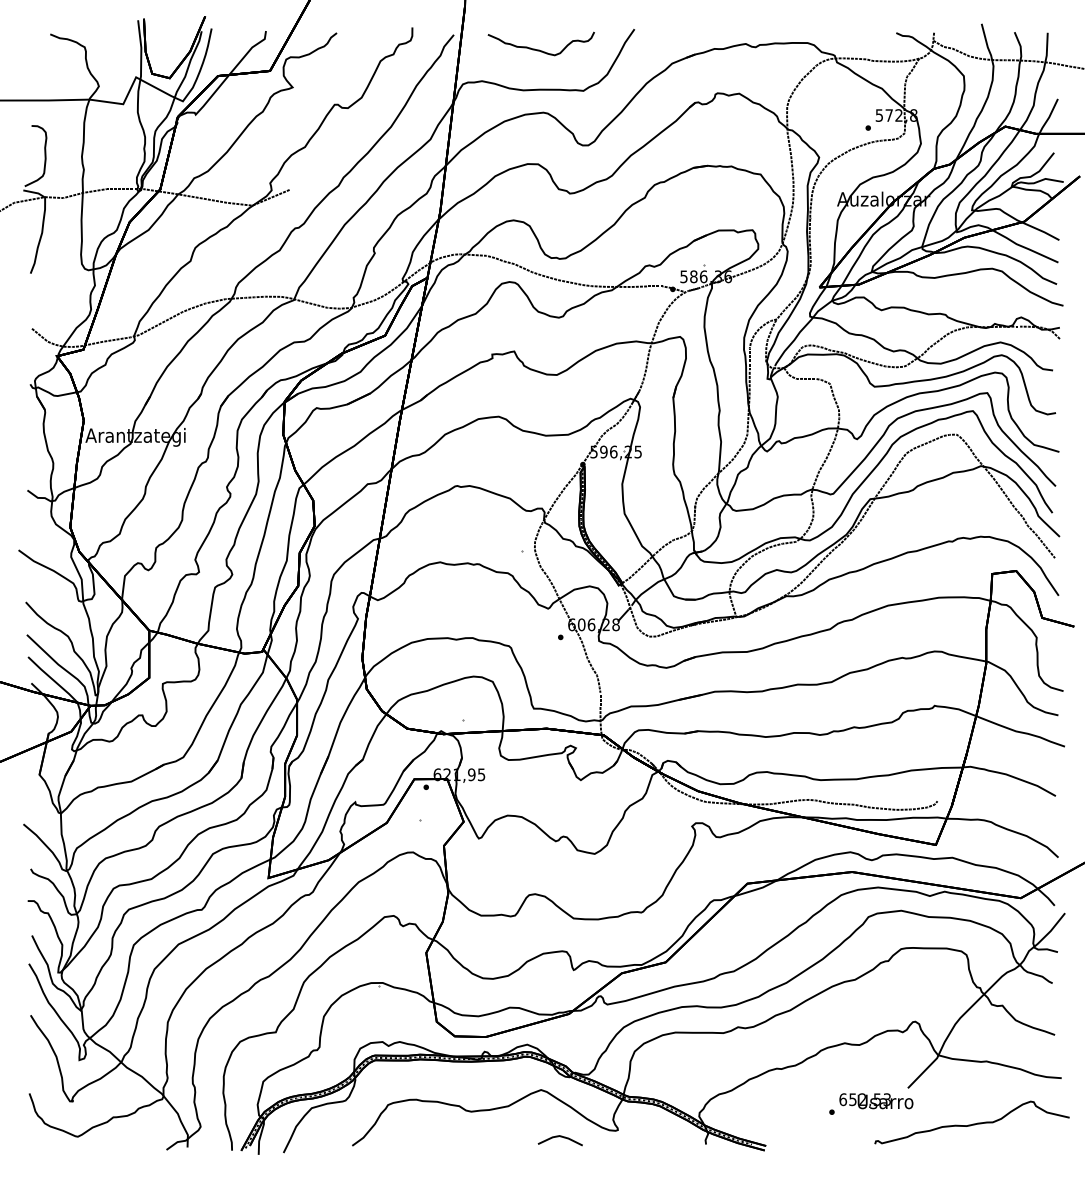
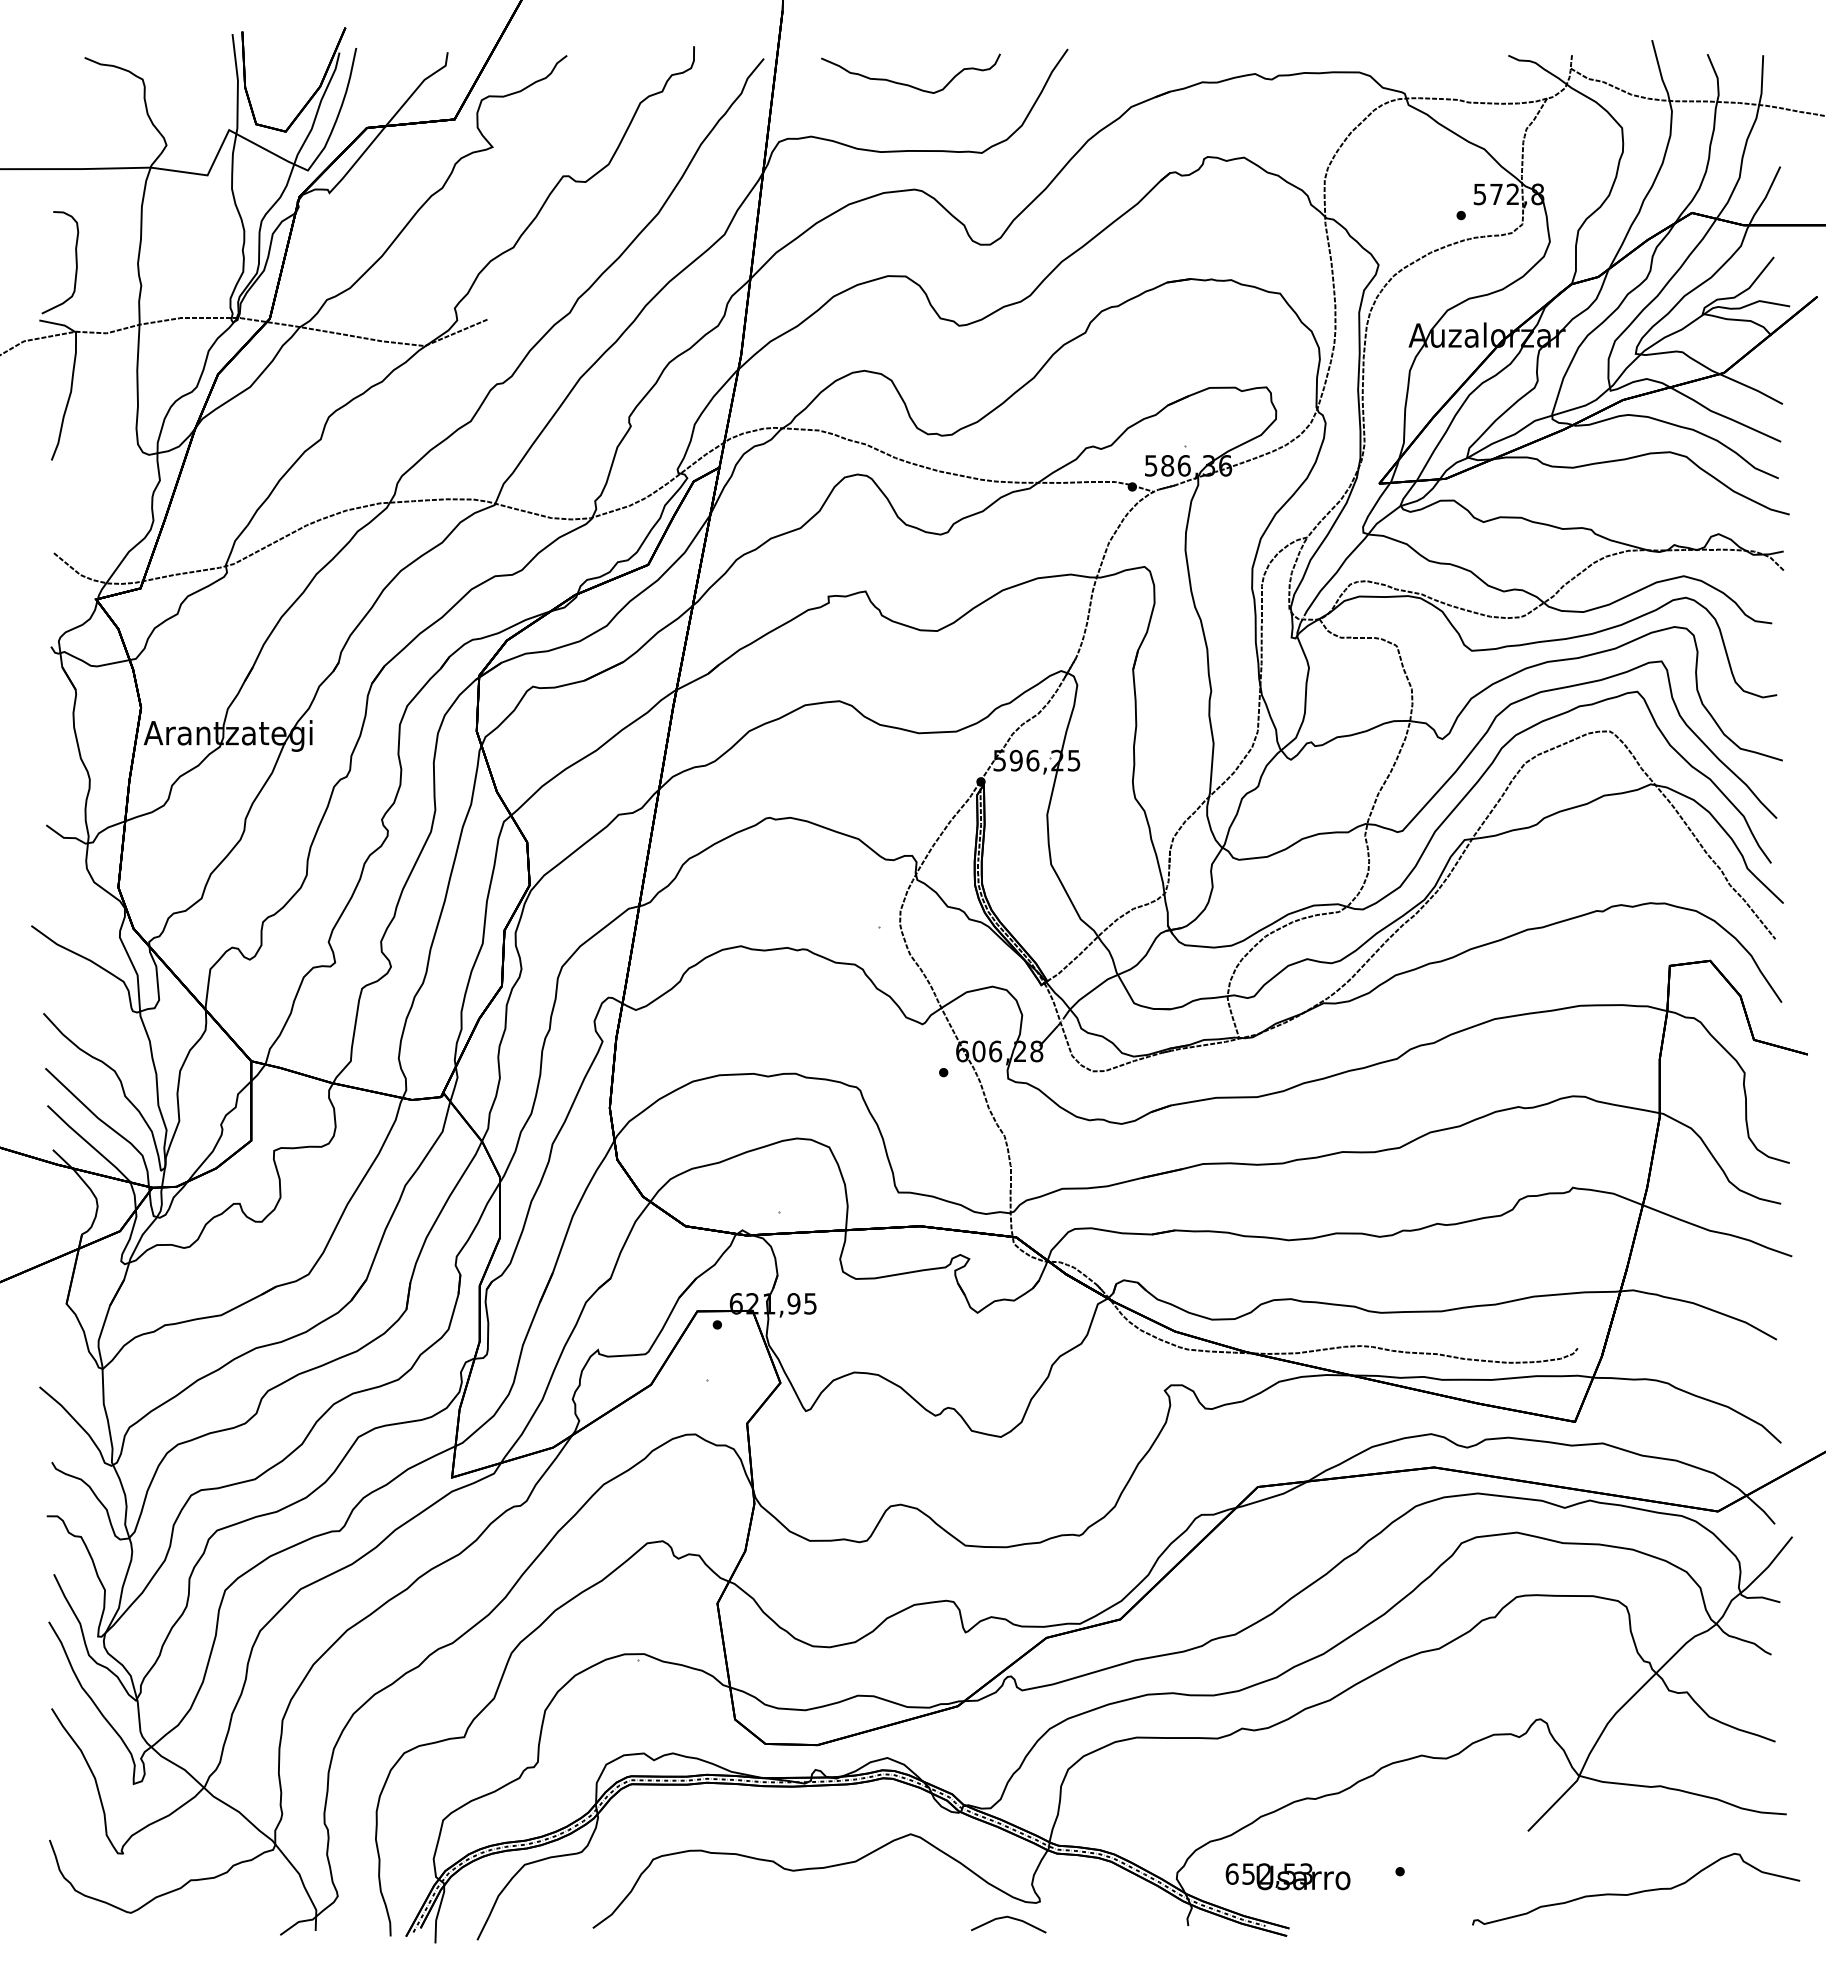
text: (876, 1101) -> (1288, 1877), moved
line: (558, 1137) -> (1005, 1919), moved

